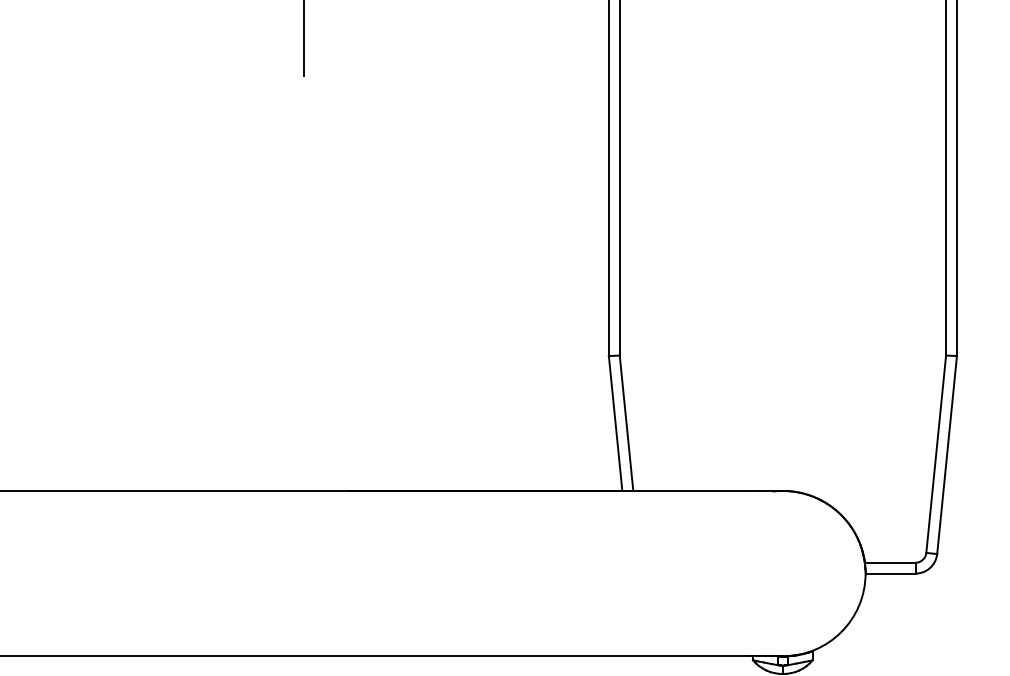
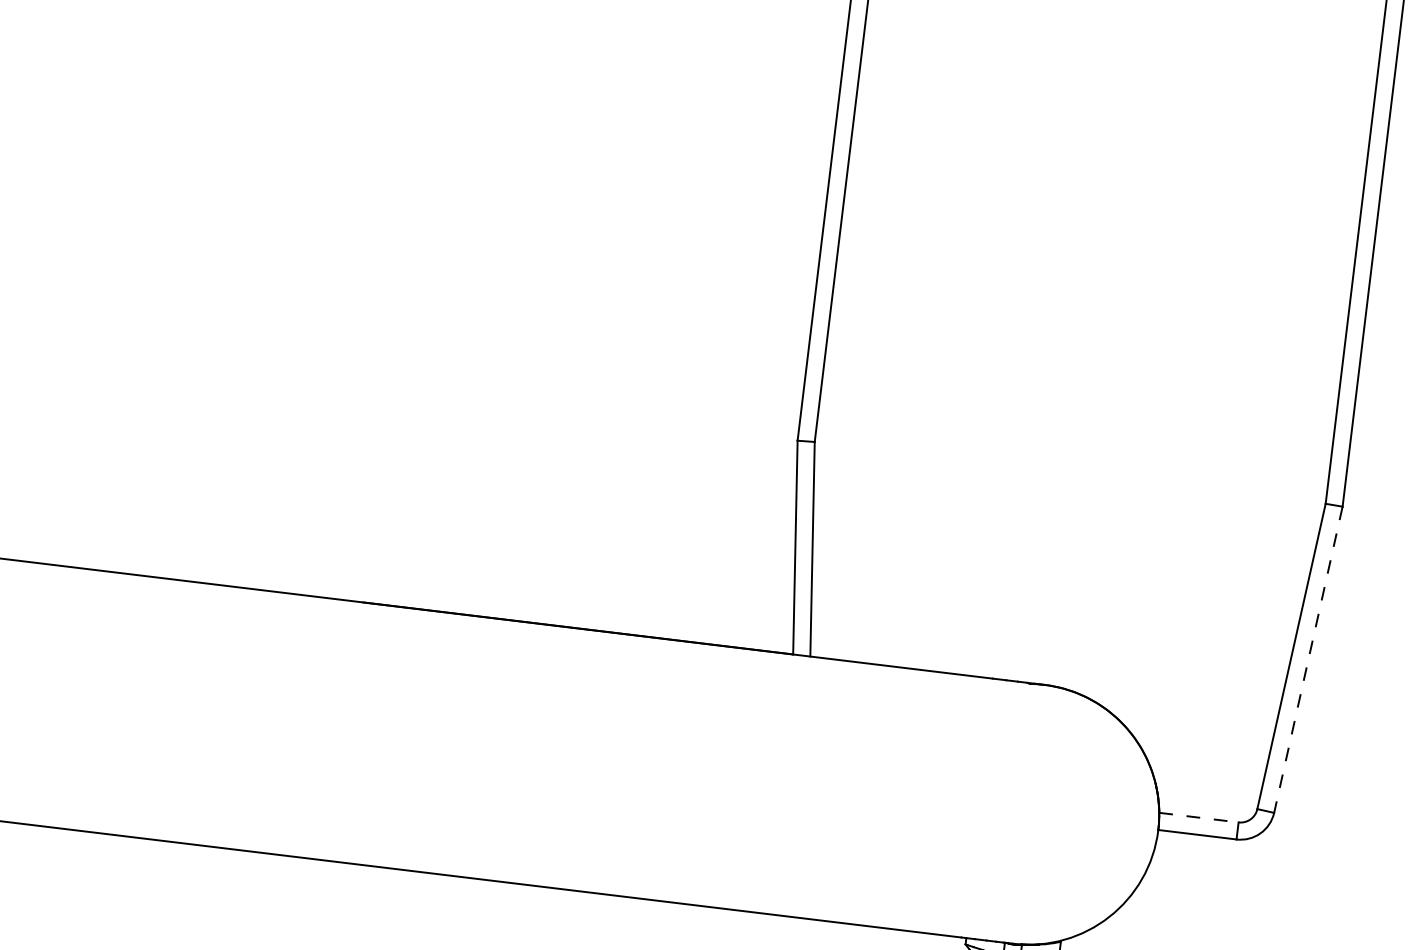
line: (947, 455) -> (1308, 660), solid -> dashed
line: (890, 562) -> (1199, 817), solid -> dashed

